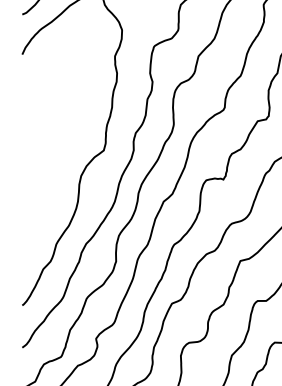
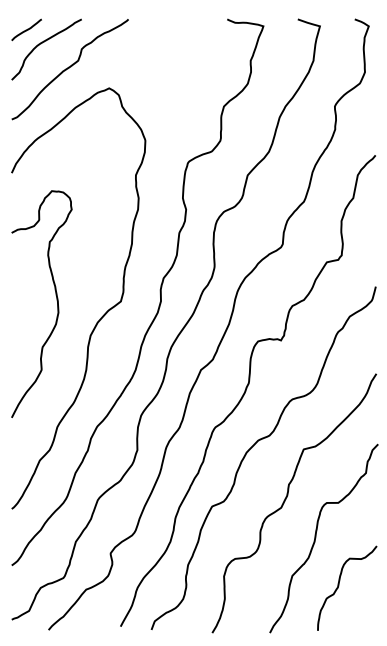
curve: (55, 149) -> (56, 300), added

